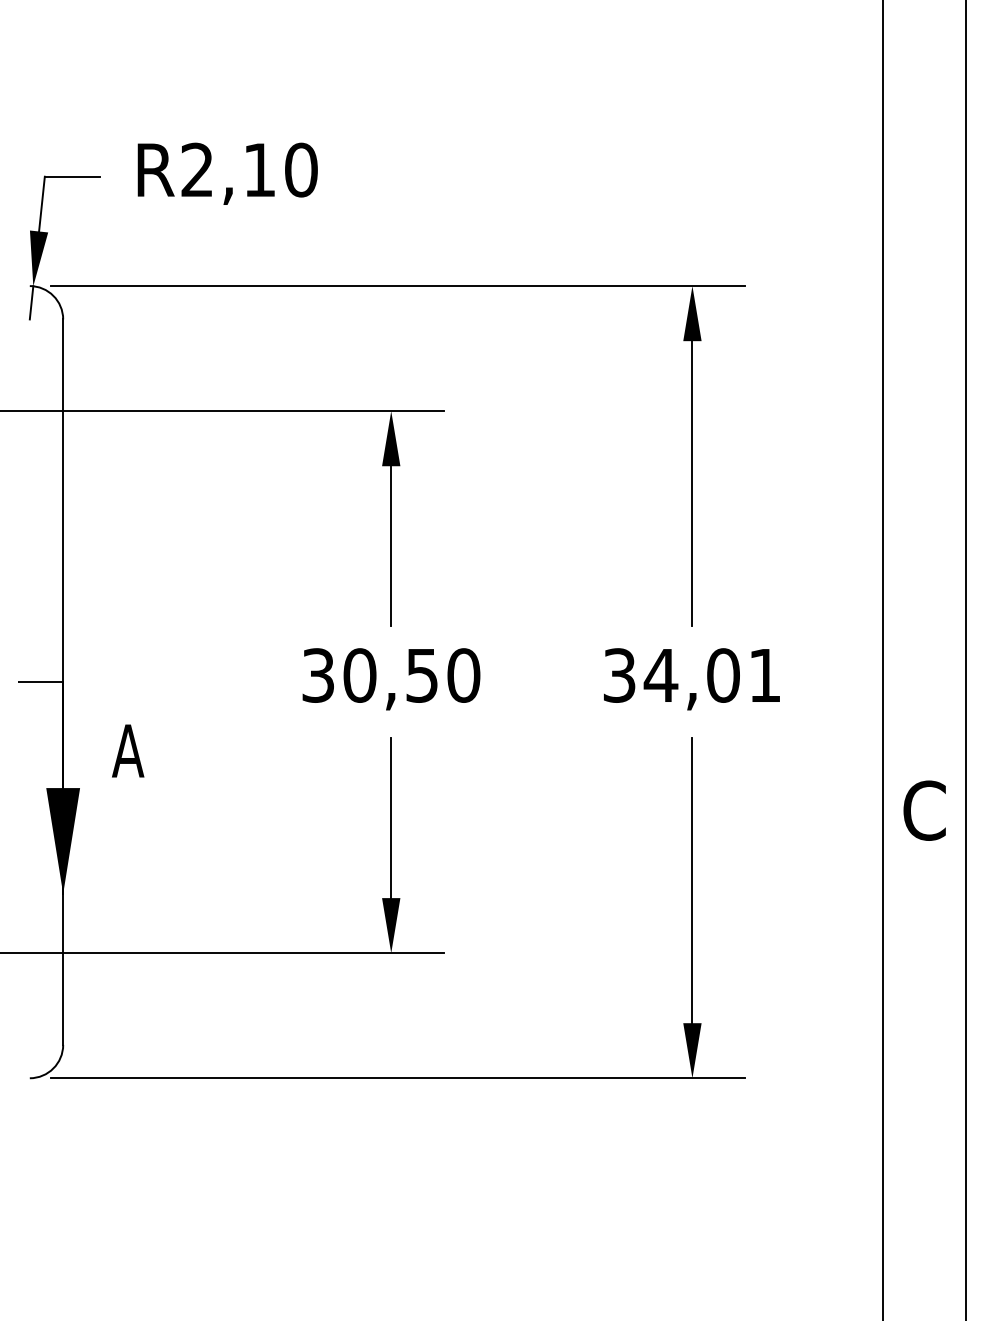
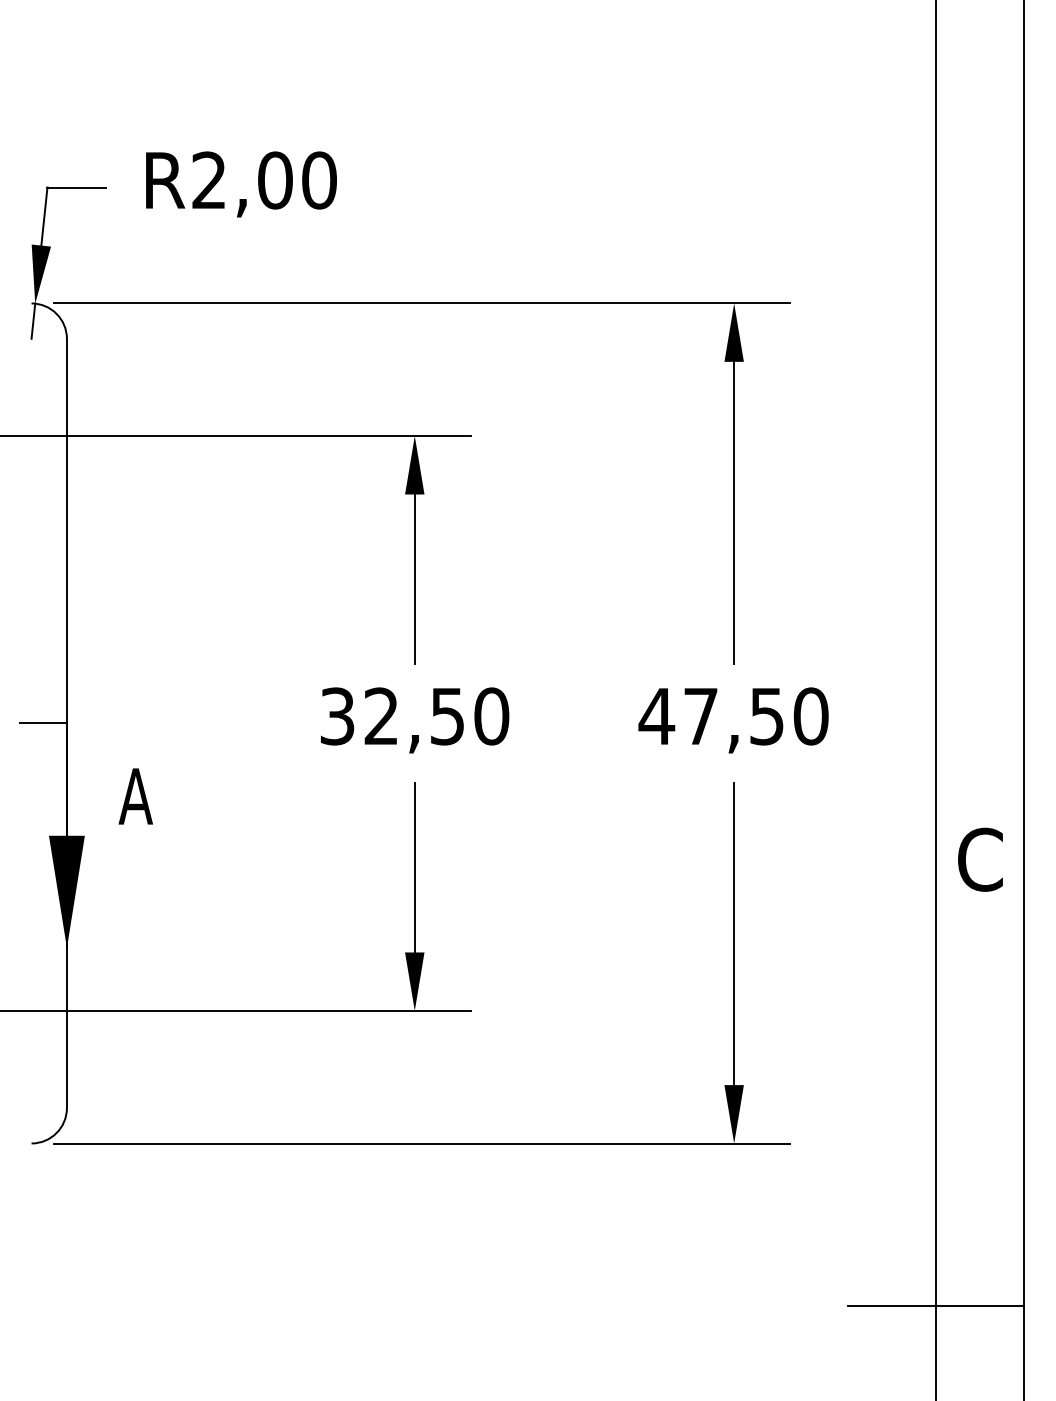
text: (259, 169) -> (275, 179), R2,10 -> R2,00
text: (359, 675) -> (381, 716), 30,50 -> 32,50
text: (691, 675) -> (733, 716), 34,01 -> 47,50
line: (882, 1231) -> (935, 1305), added

